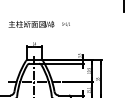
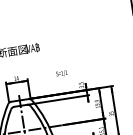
text: (65, 24) -> (61, 73), moved

